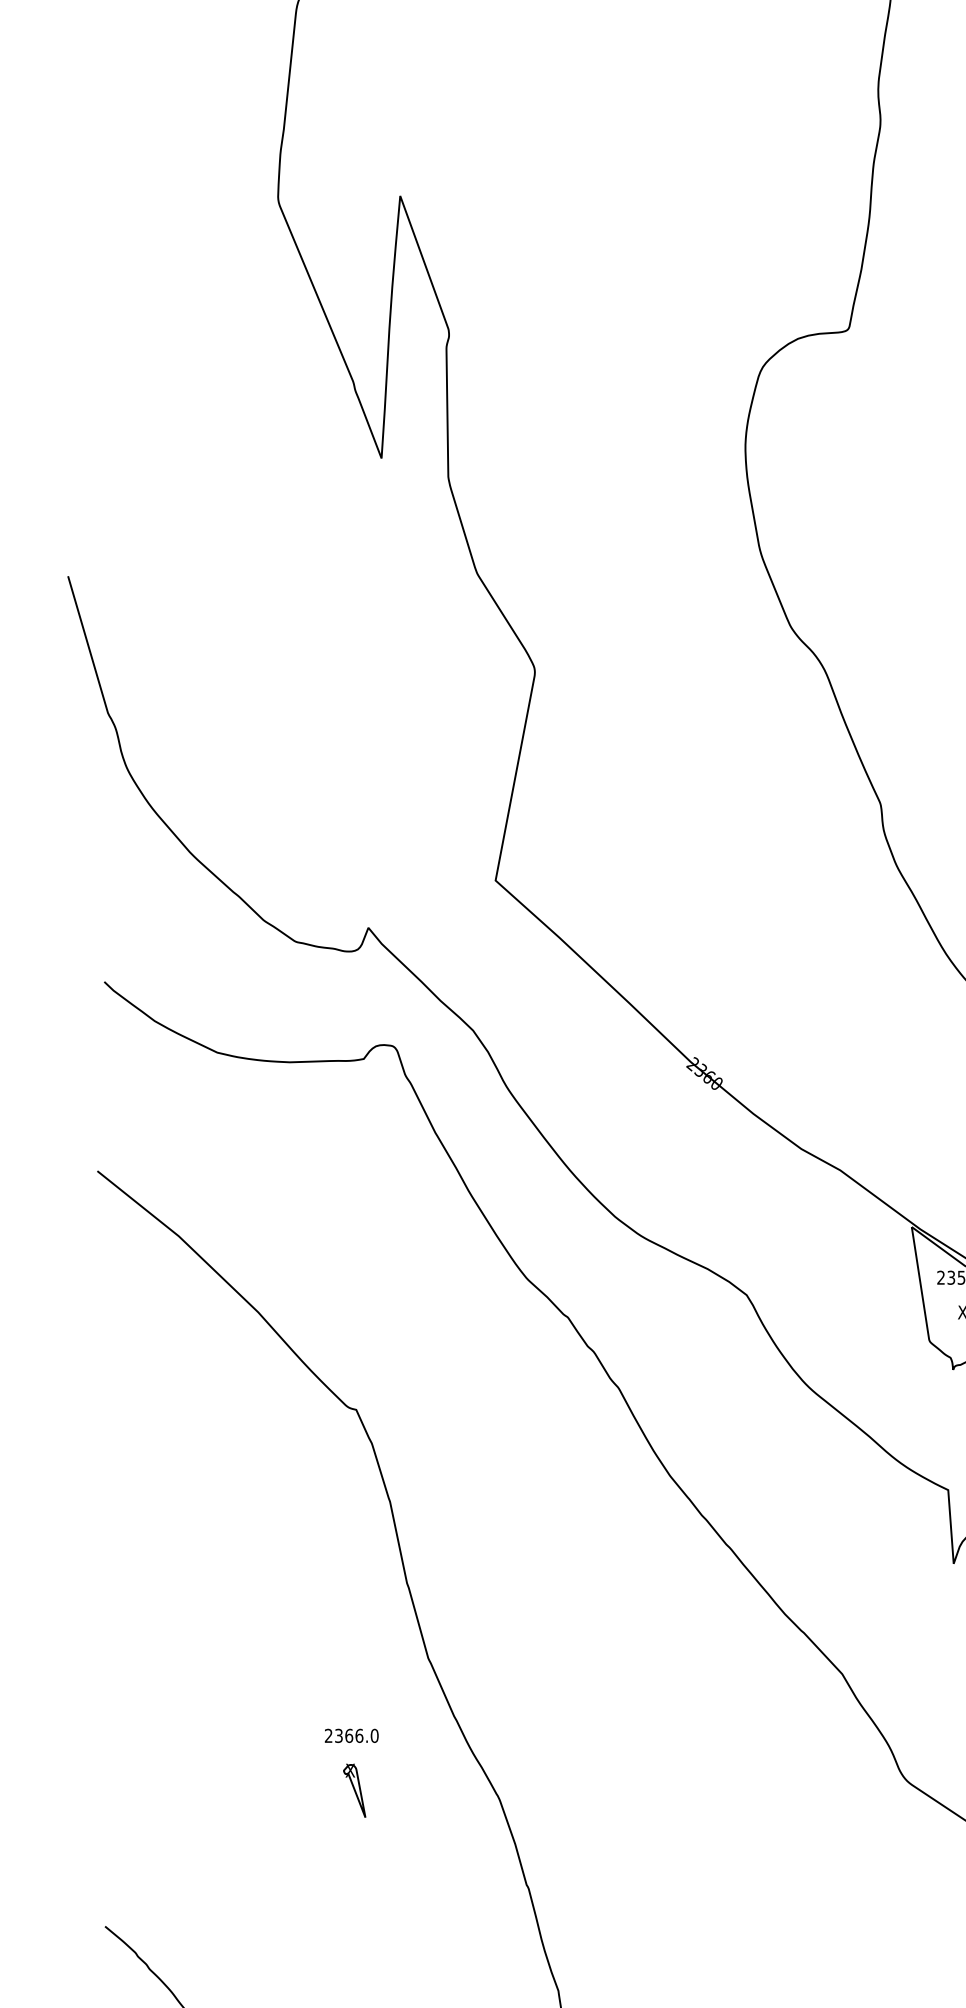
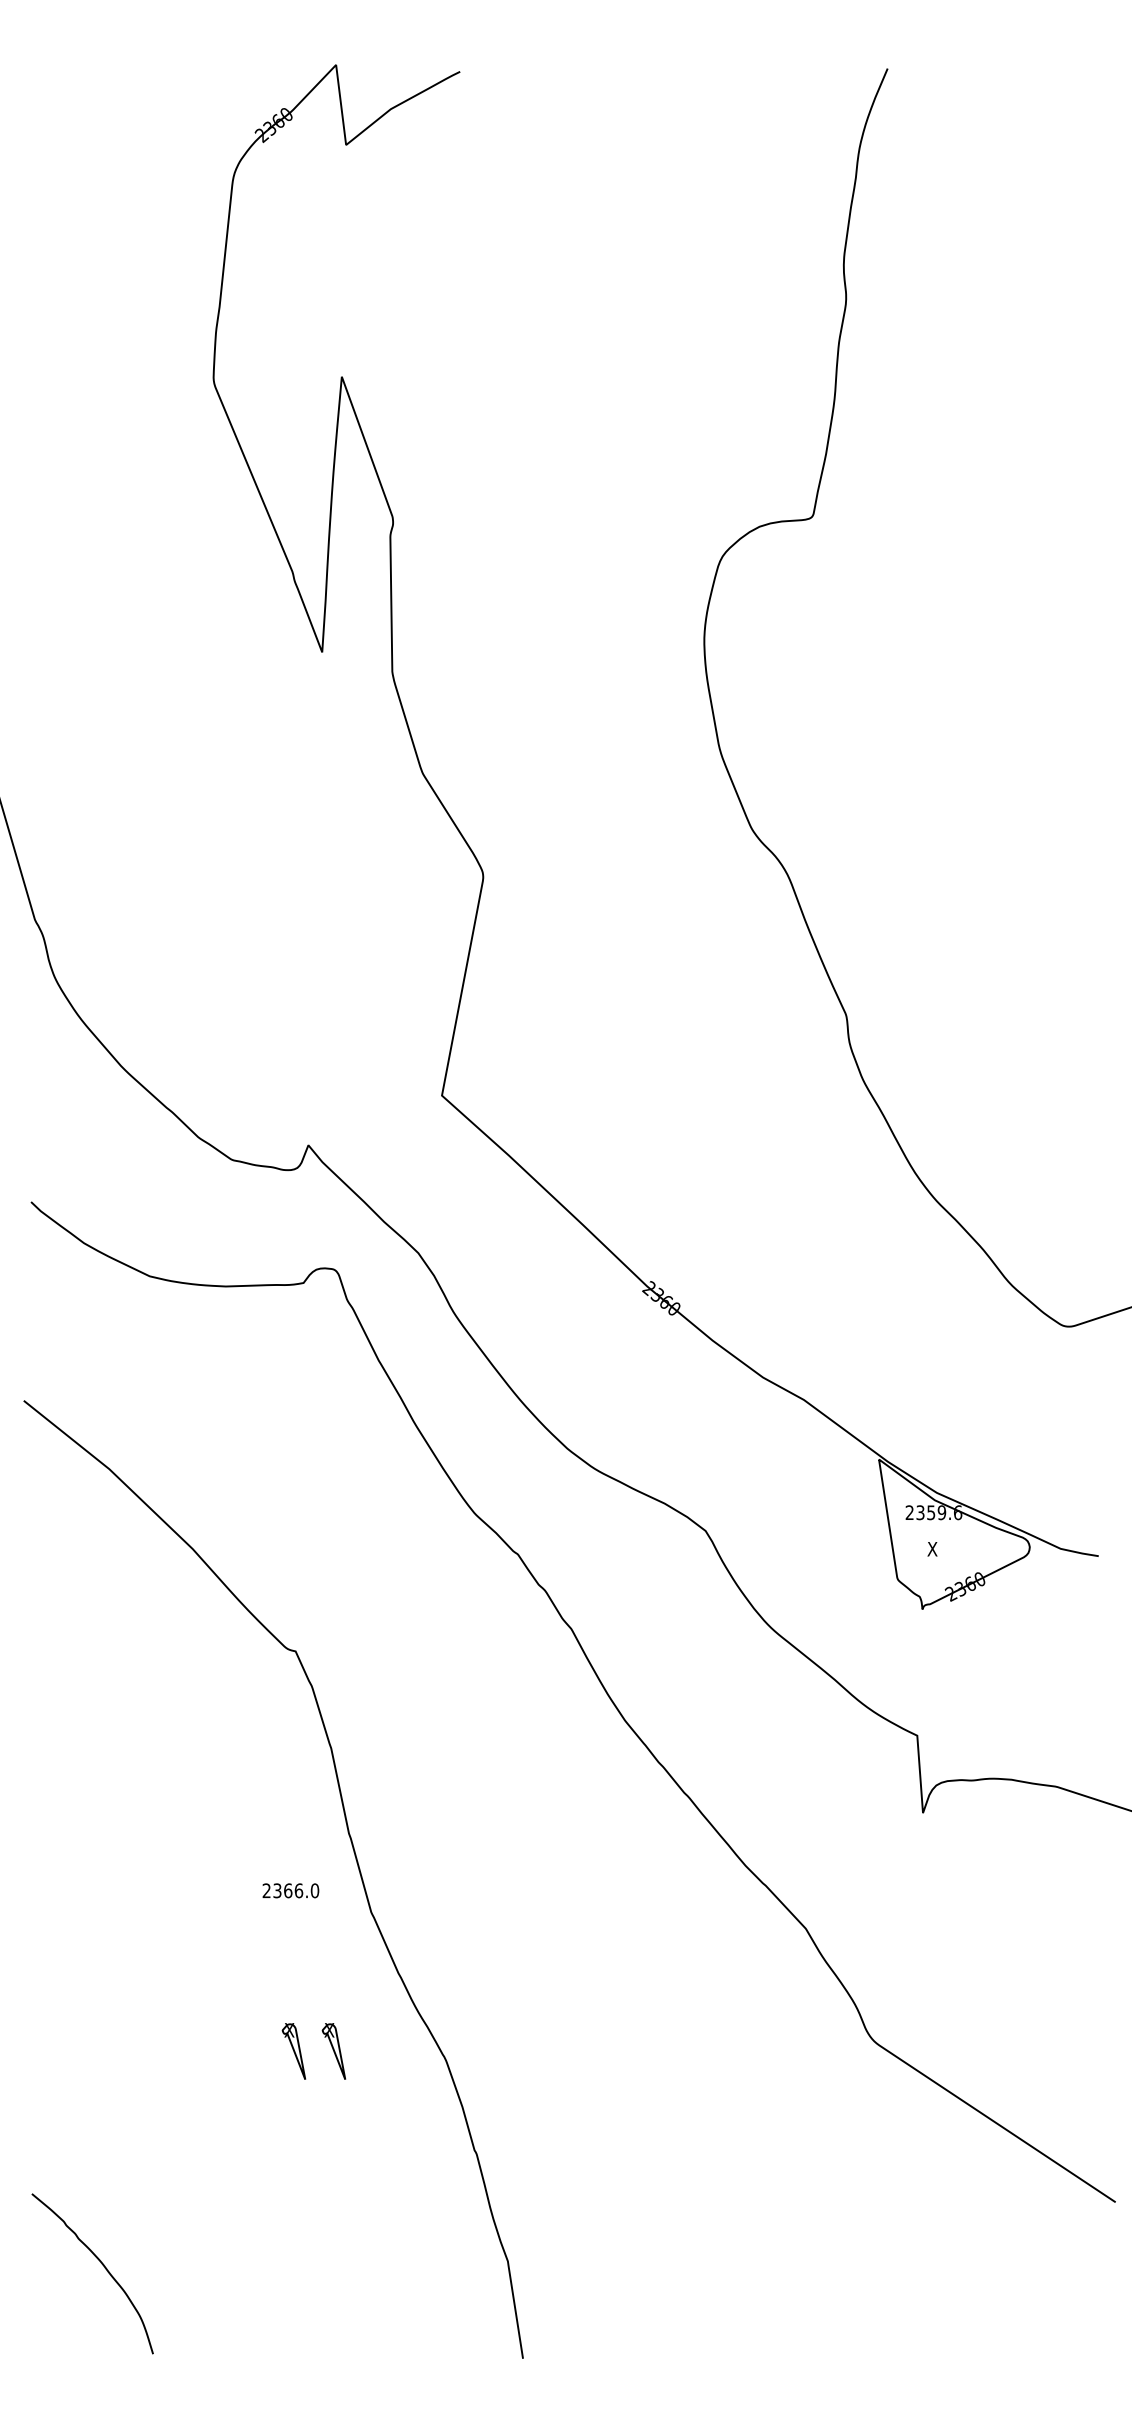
text: (351, 1735) -> (290, 1890), moved
part: (392, 1790) -> (333, 2051), added

